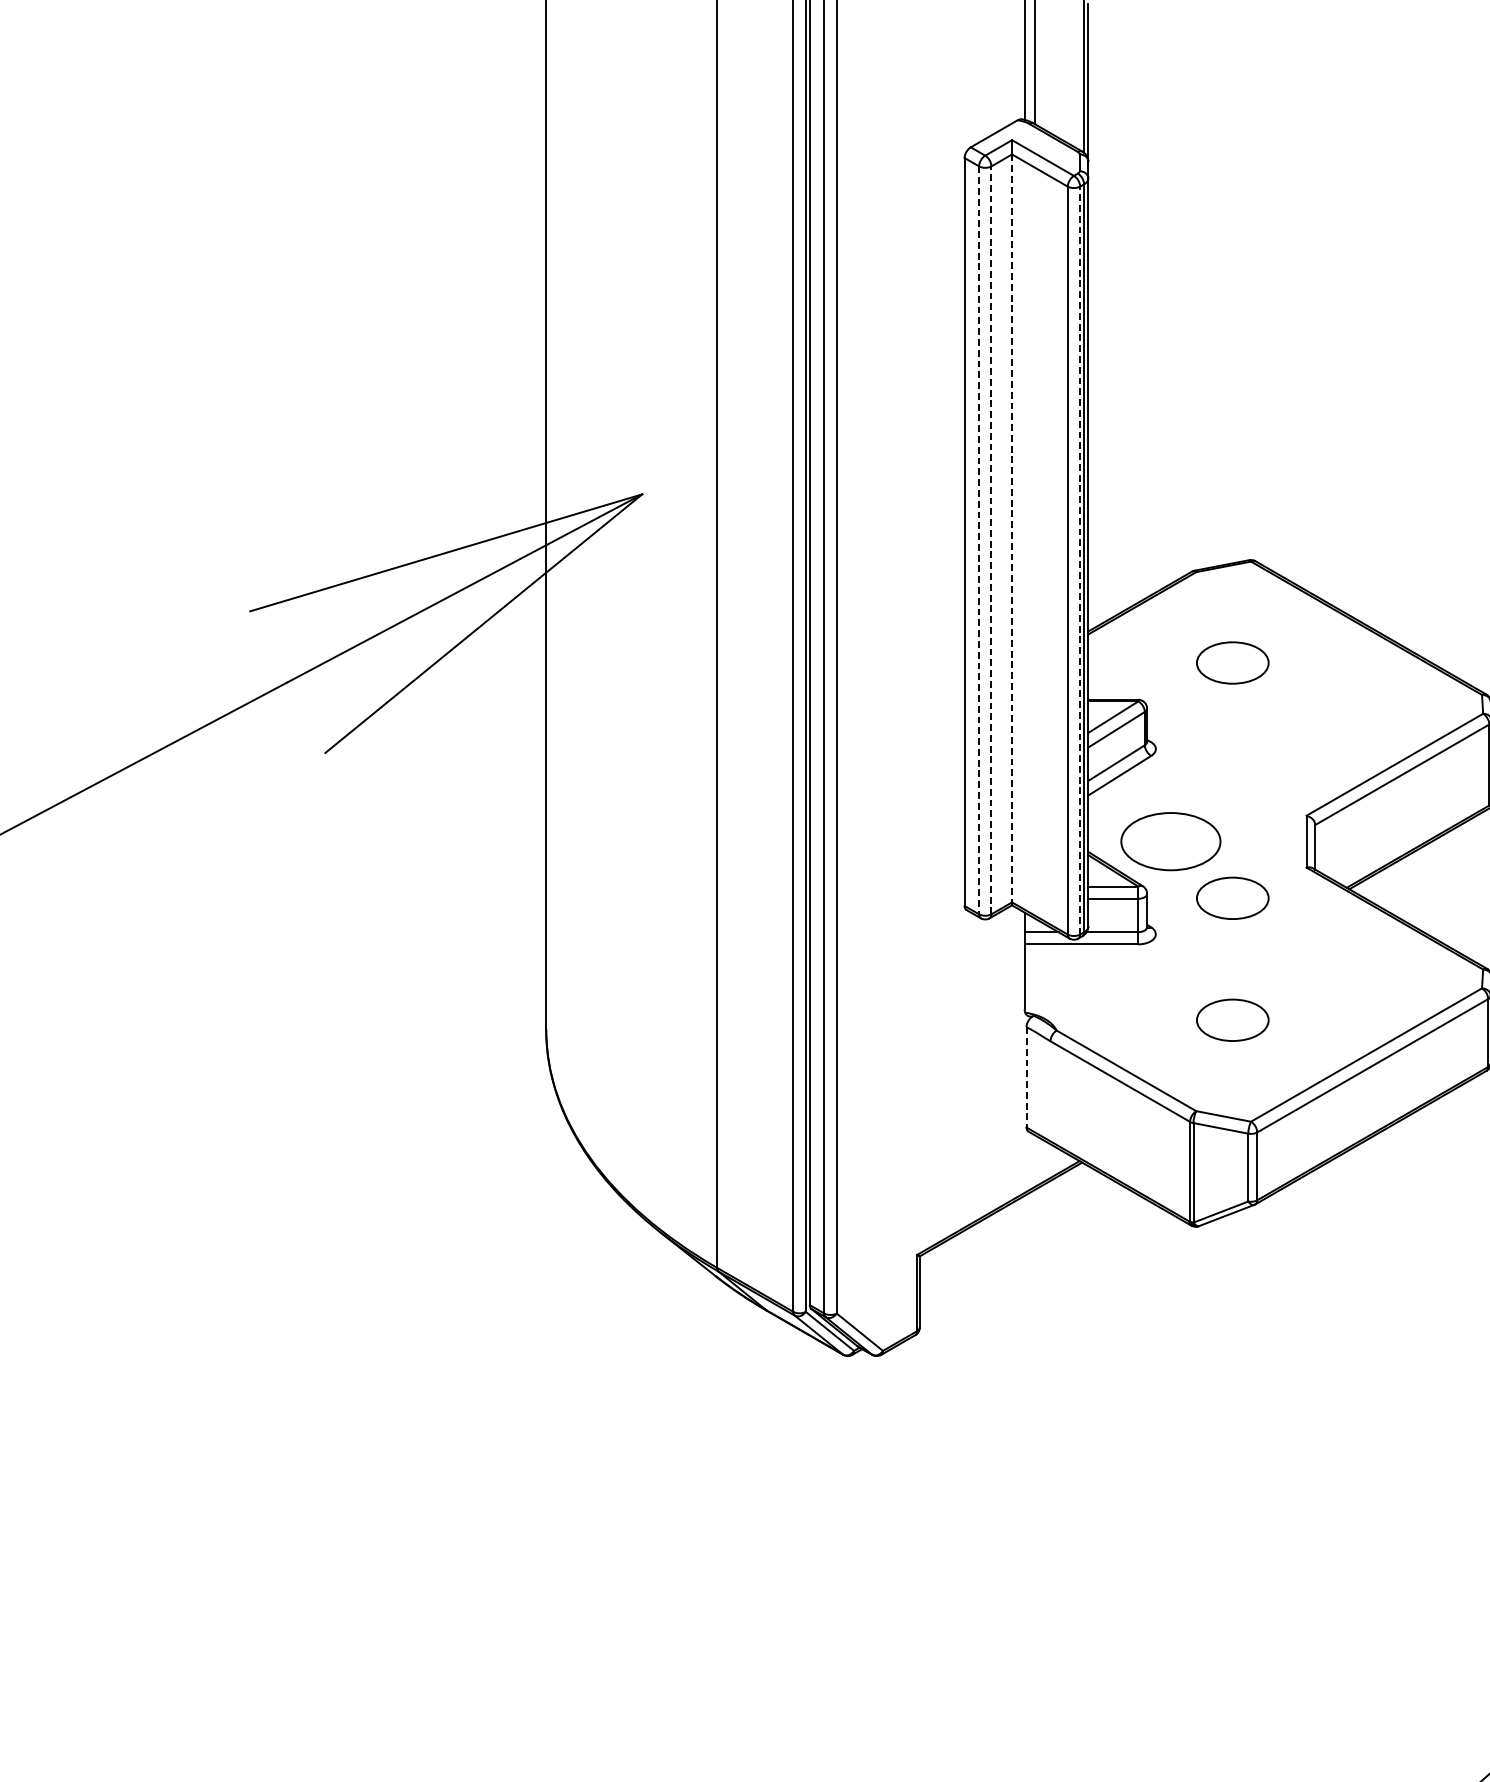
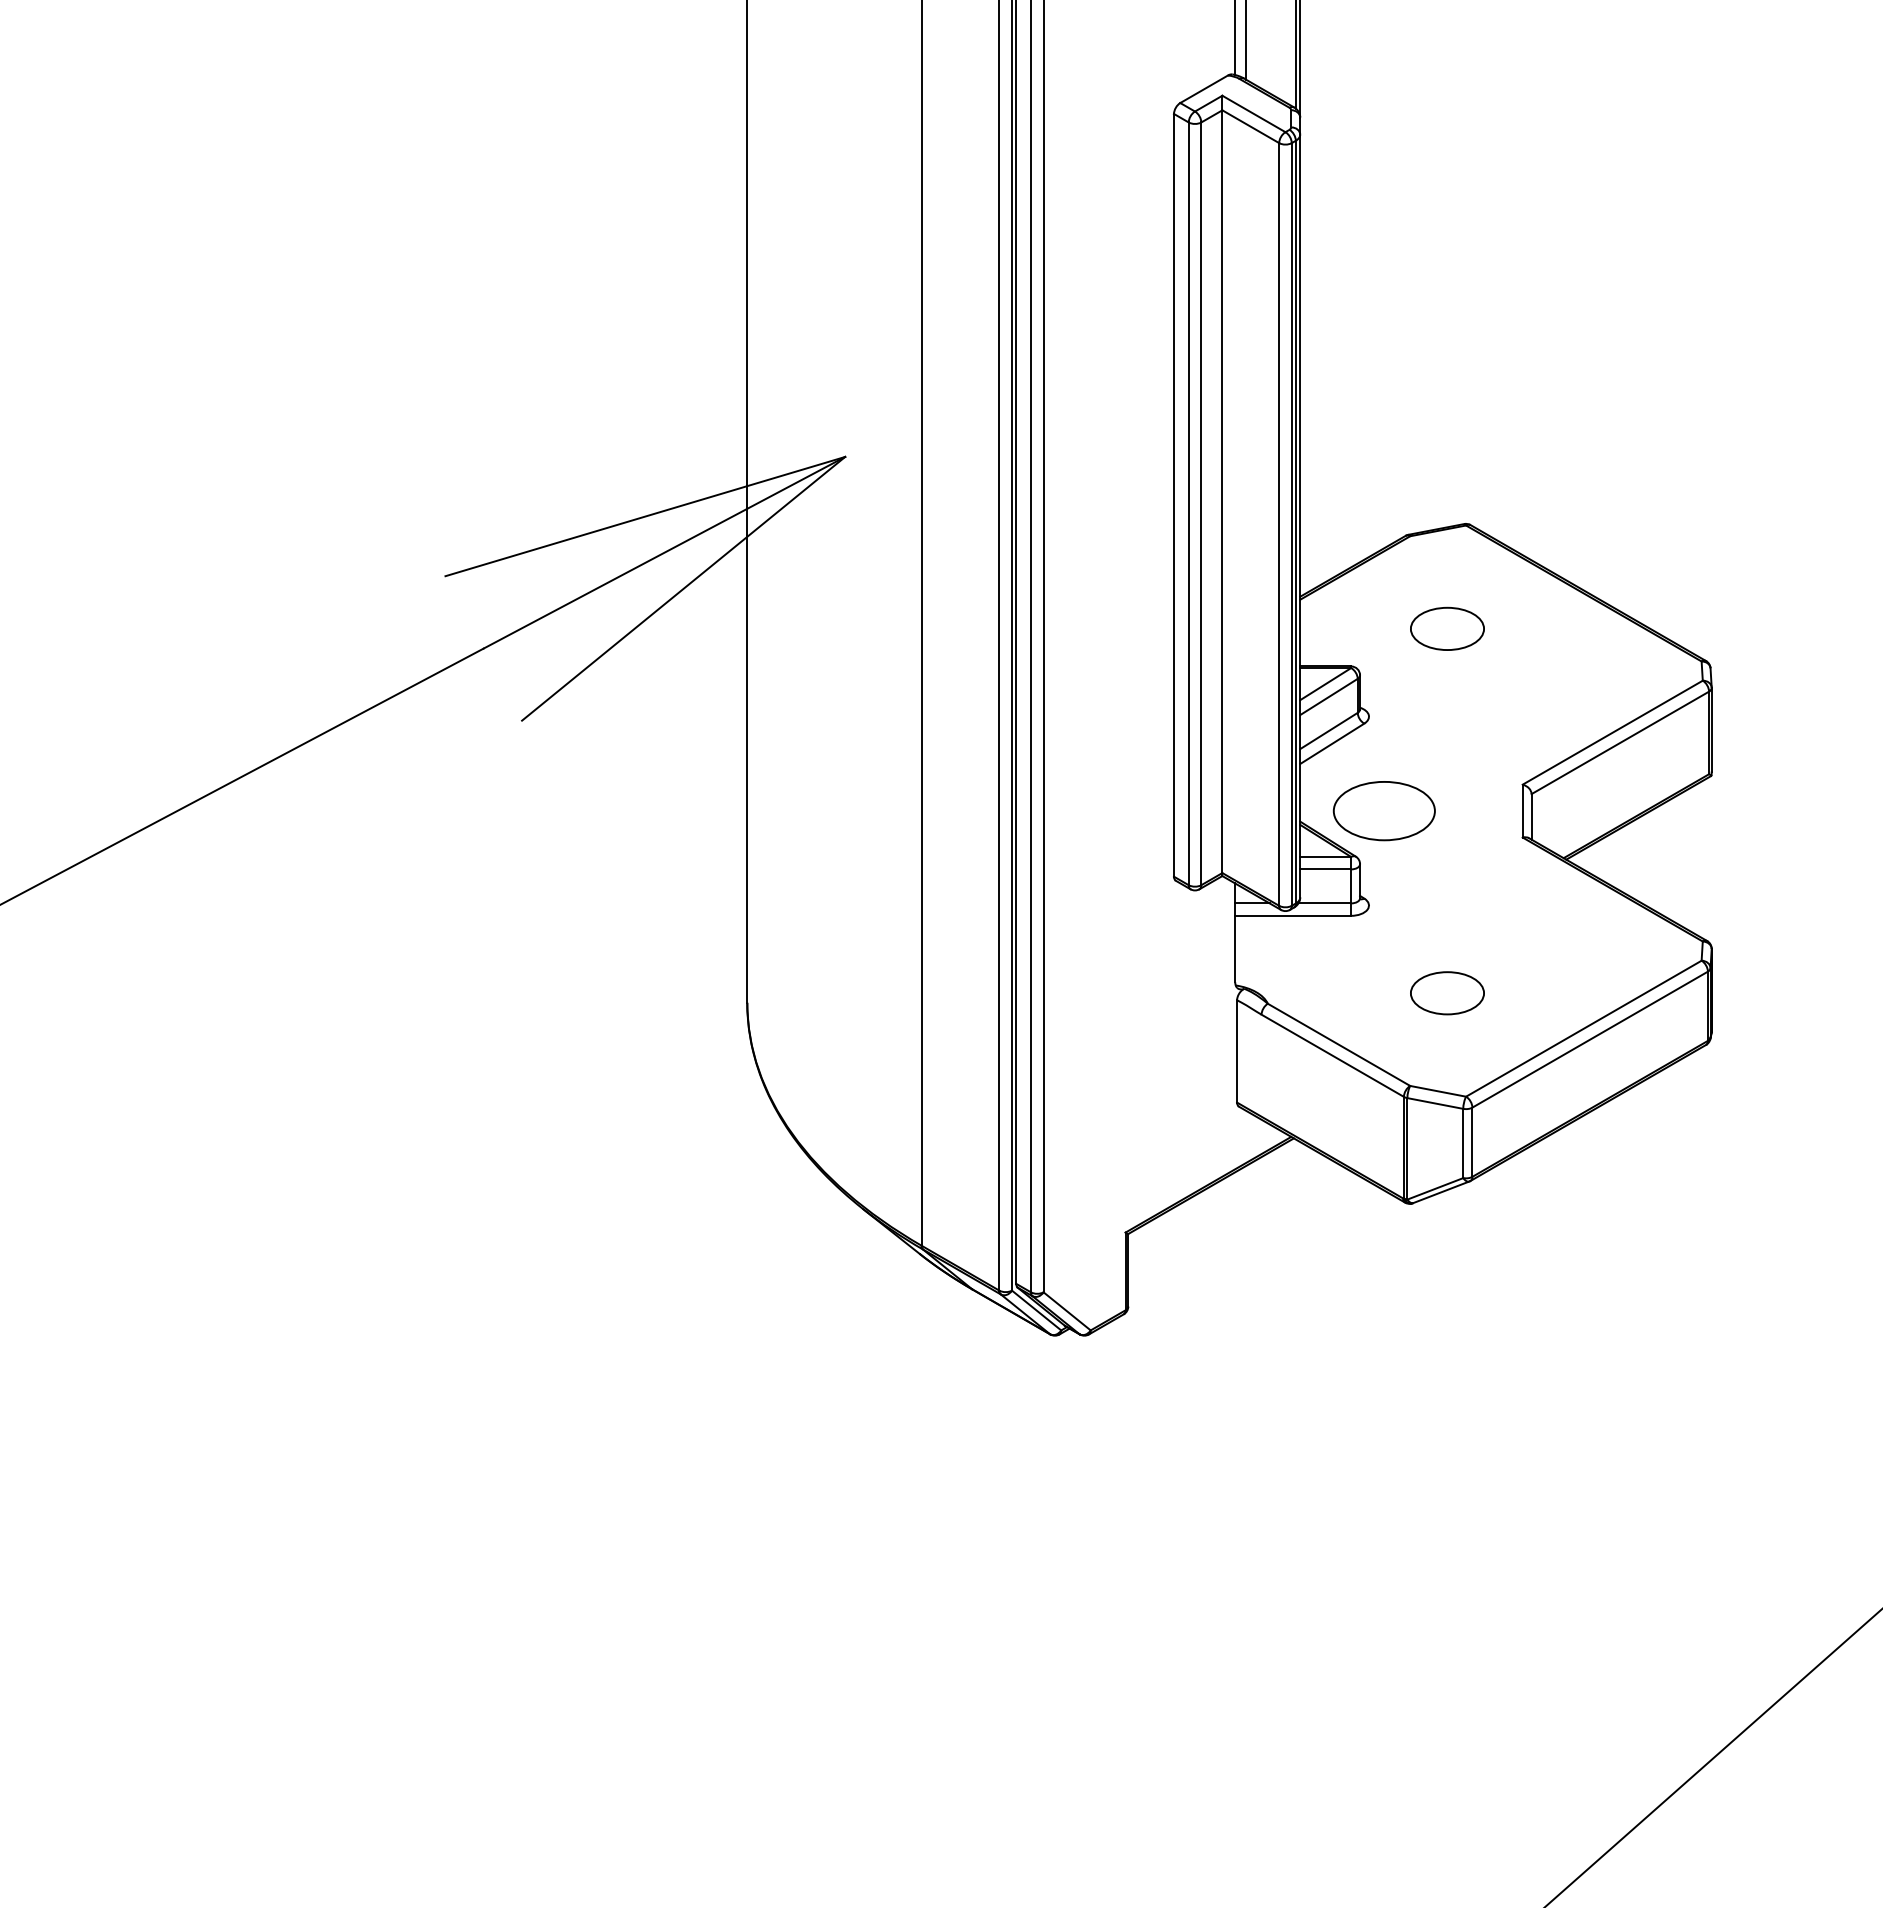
line: (1012, 529) -> (1222, 492), dashed -> solid
line: (991, 540) -> (1201, 503), dashed -> solid
line: (978, 541) -> (1188, 504), dashed -> solid
line: (1079, 559) -> (1291, 523), dashed -> solid
part: (1232, 897) -> (1447, 868), removed
line: (1026, 1077) -> (1237, 1051), dashed -> solid

